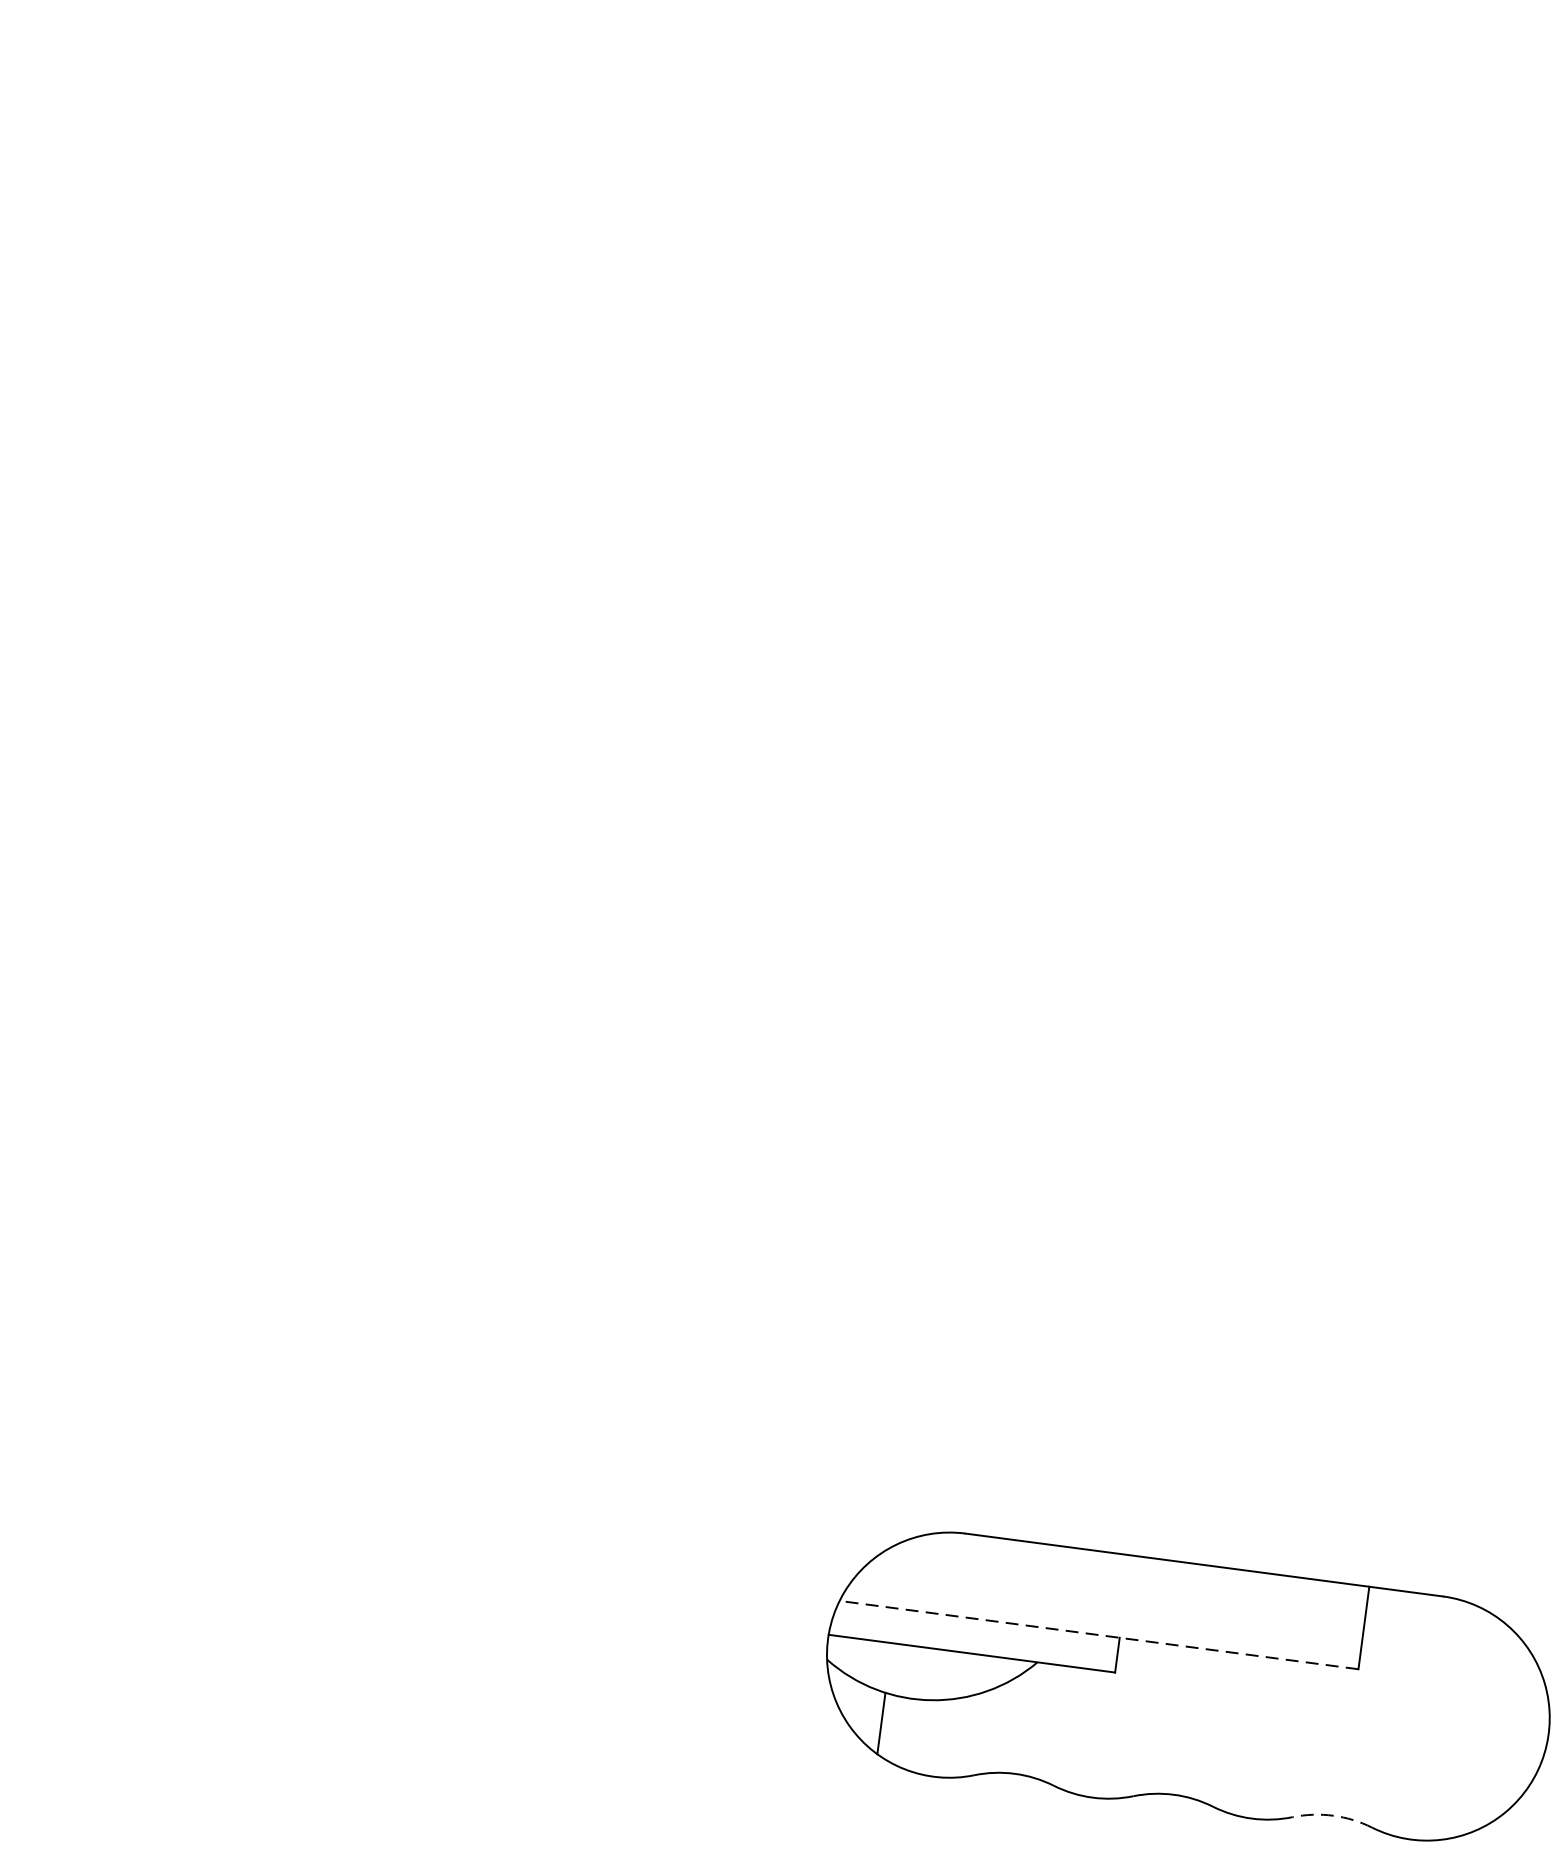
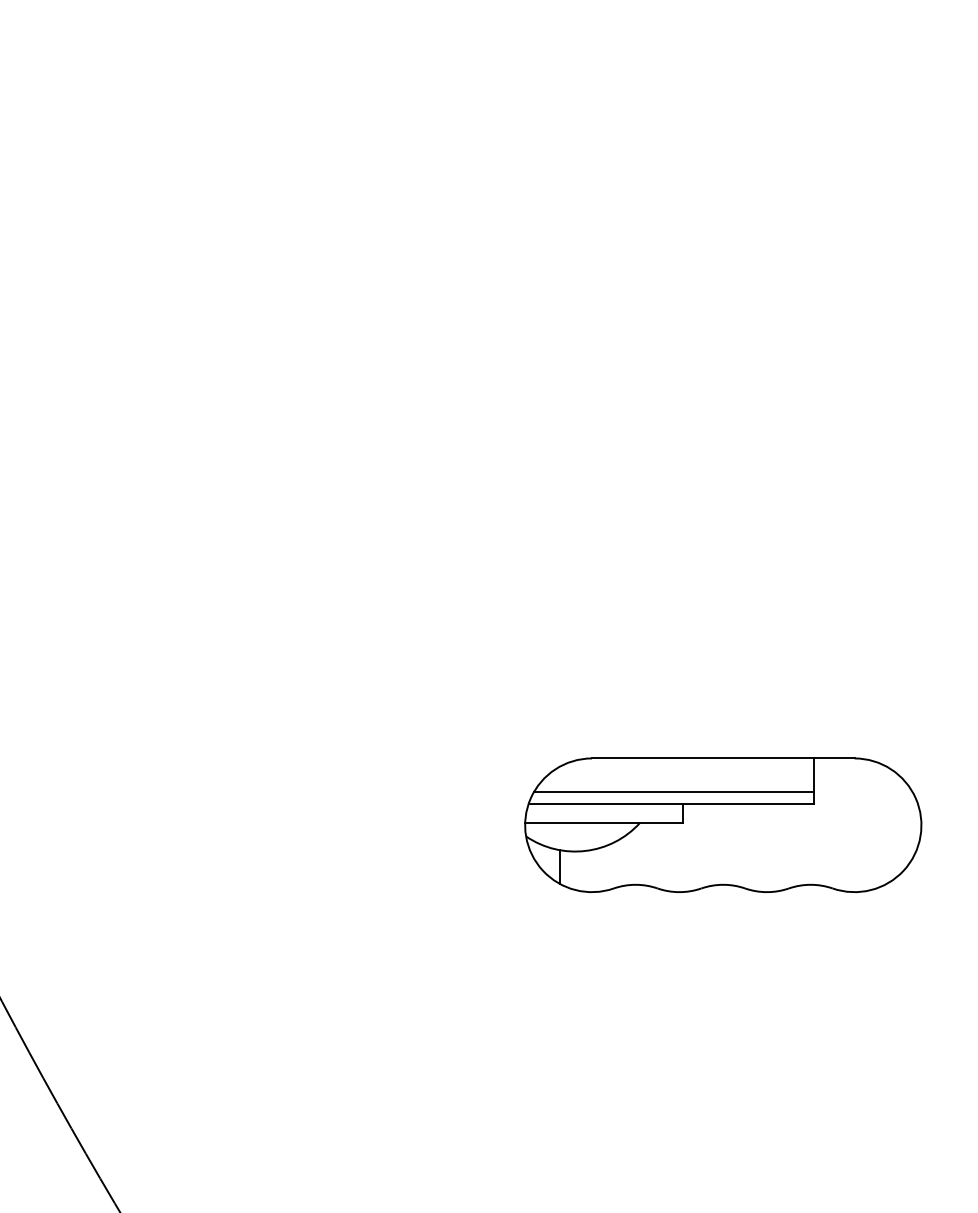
line: (1107, 1613) -> (674, 791), added
line: (1099, 1634) -> (671, 803), dashed -> solid
arc: (1332, 1815) -> (810, 884), dashed -> solid

